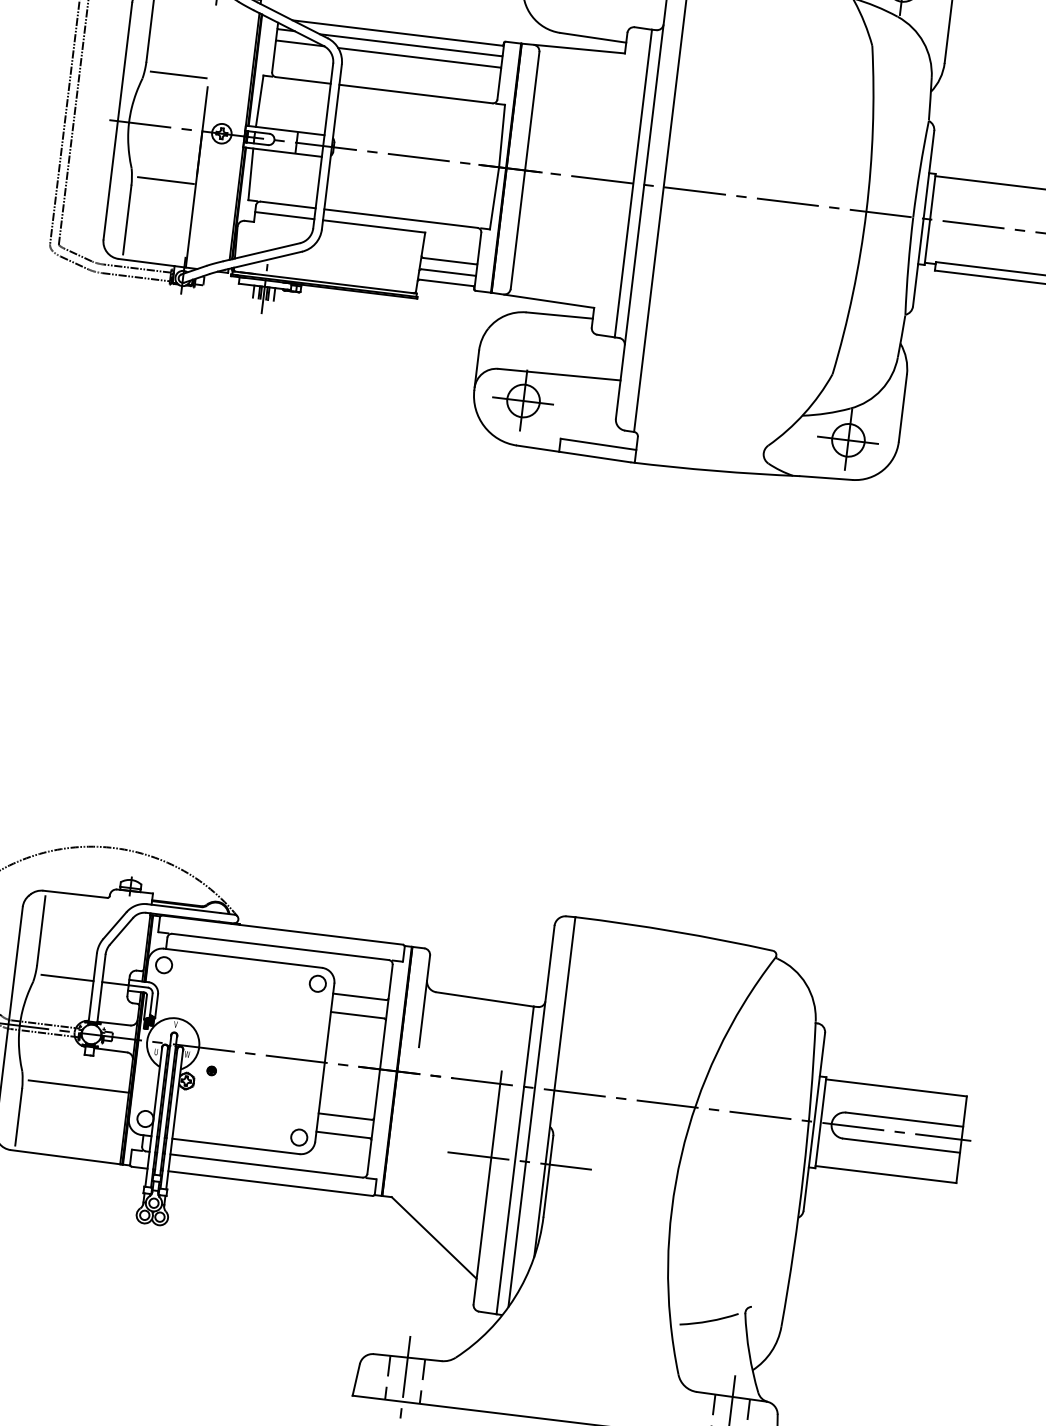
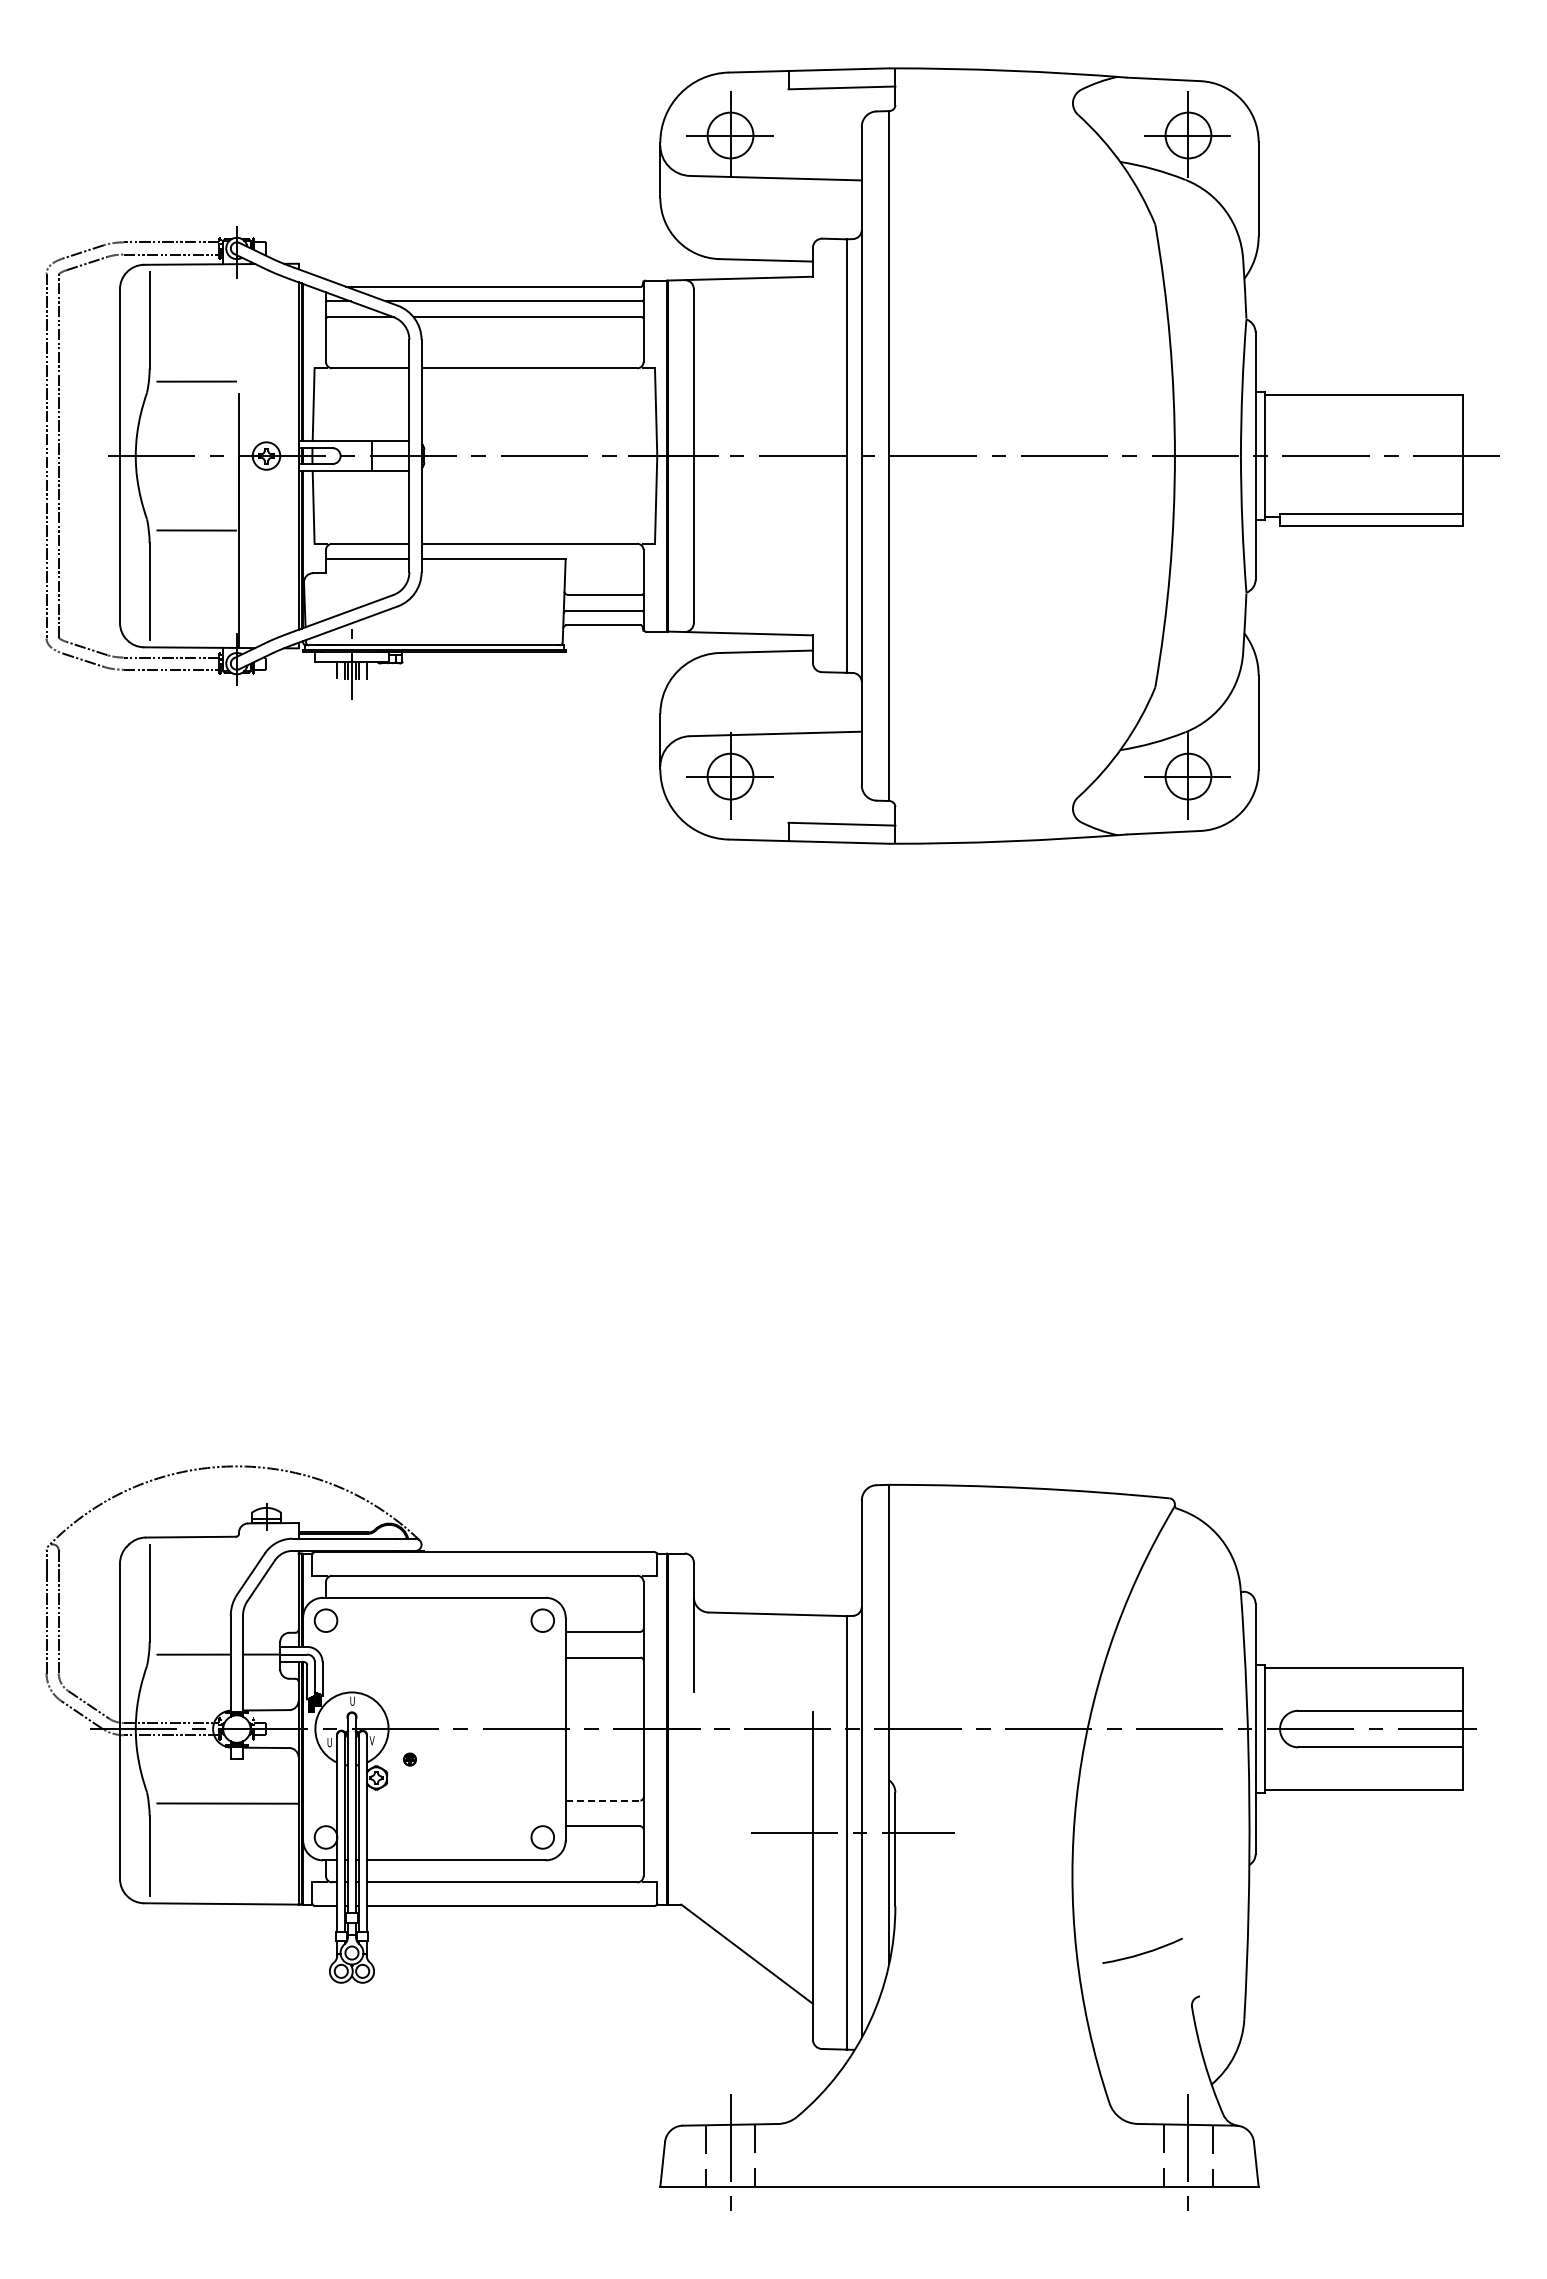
text: (175, 1024) -> (352, 1701), V -> U
text: (186, 1054) -> (372, 1740), W -> V
line: (345, 1116) -> (603, 1800), solid -> dashed
arc: (708, 1320) -> (1142, 1952), moved

